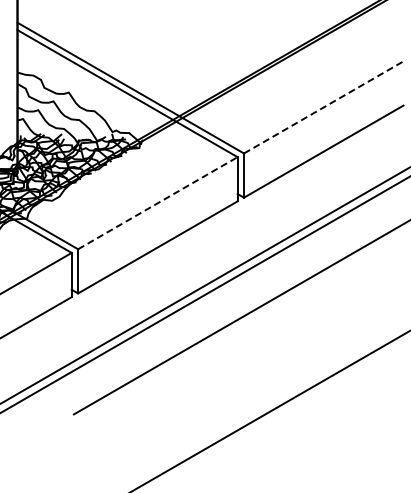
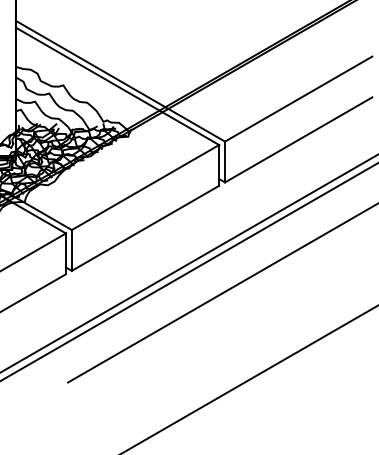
line: (324, 107) -> (299, 99), dashed -> solid
line: (158, 202) -> (146, 186), dashed -> solid

